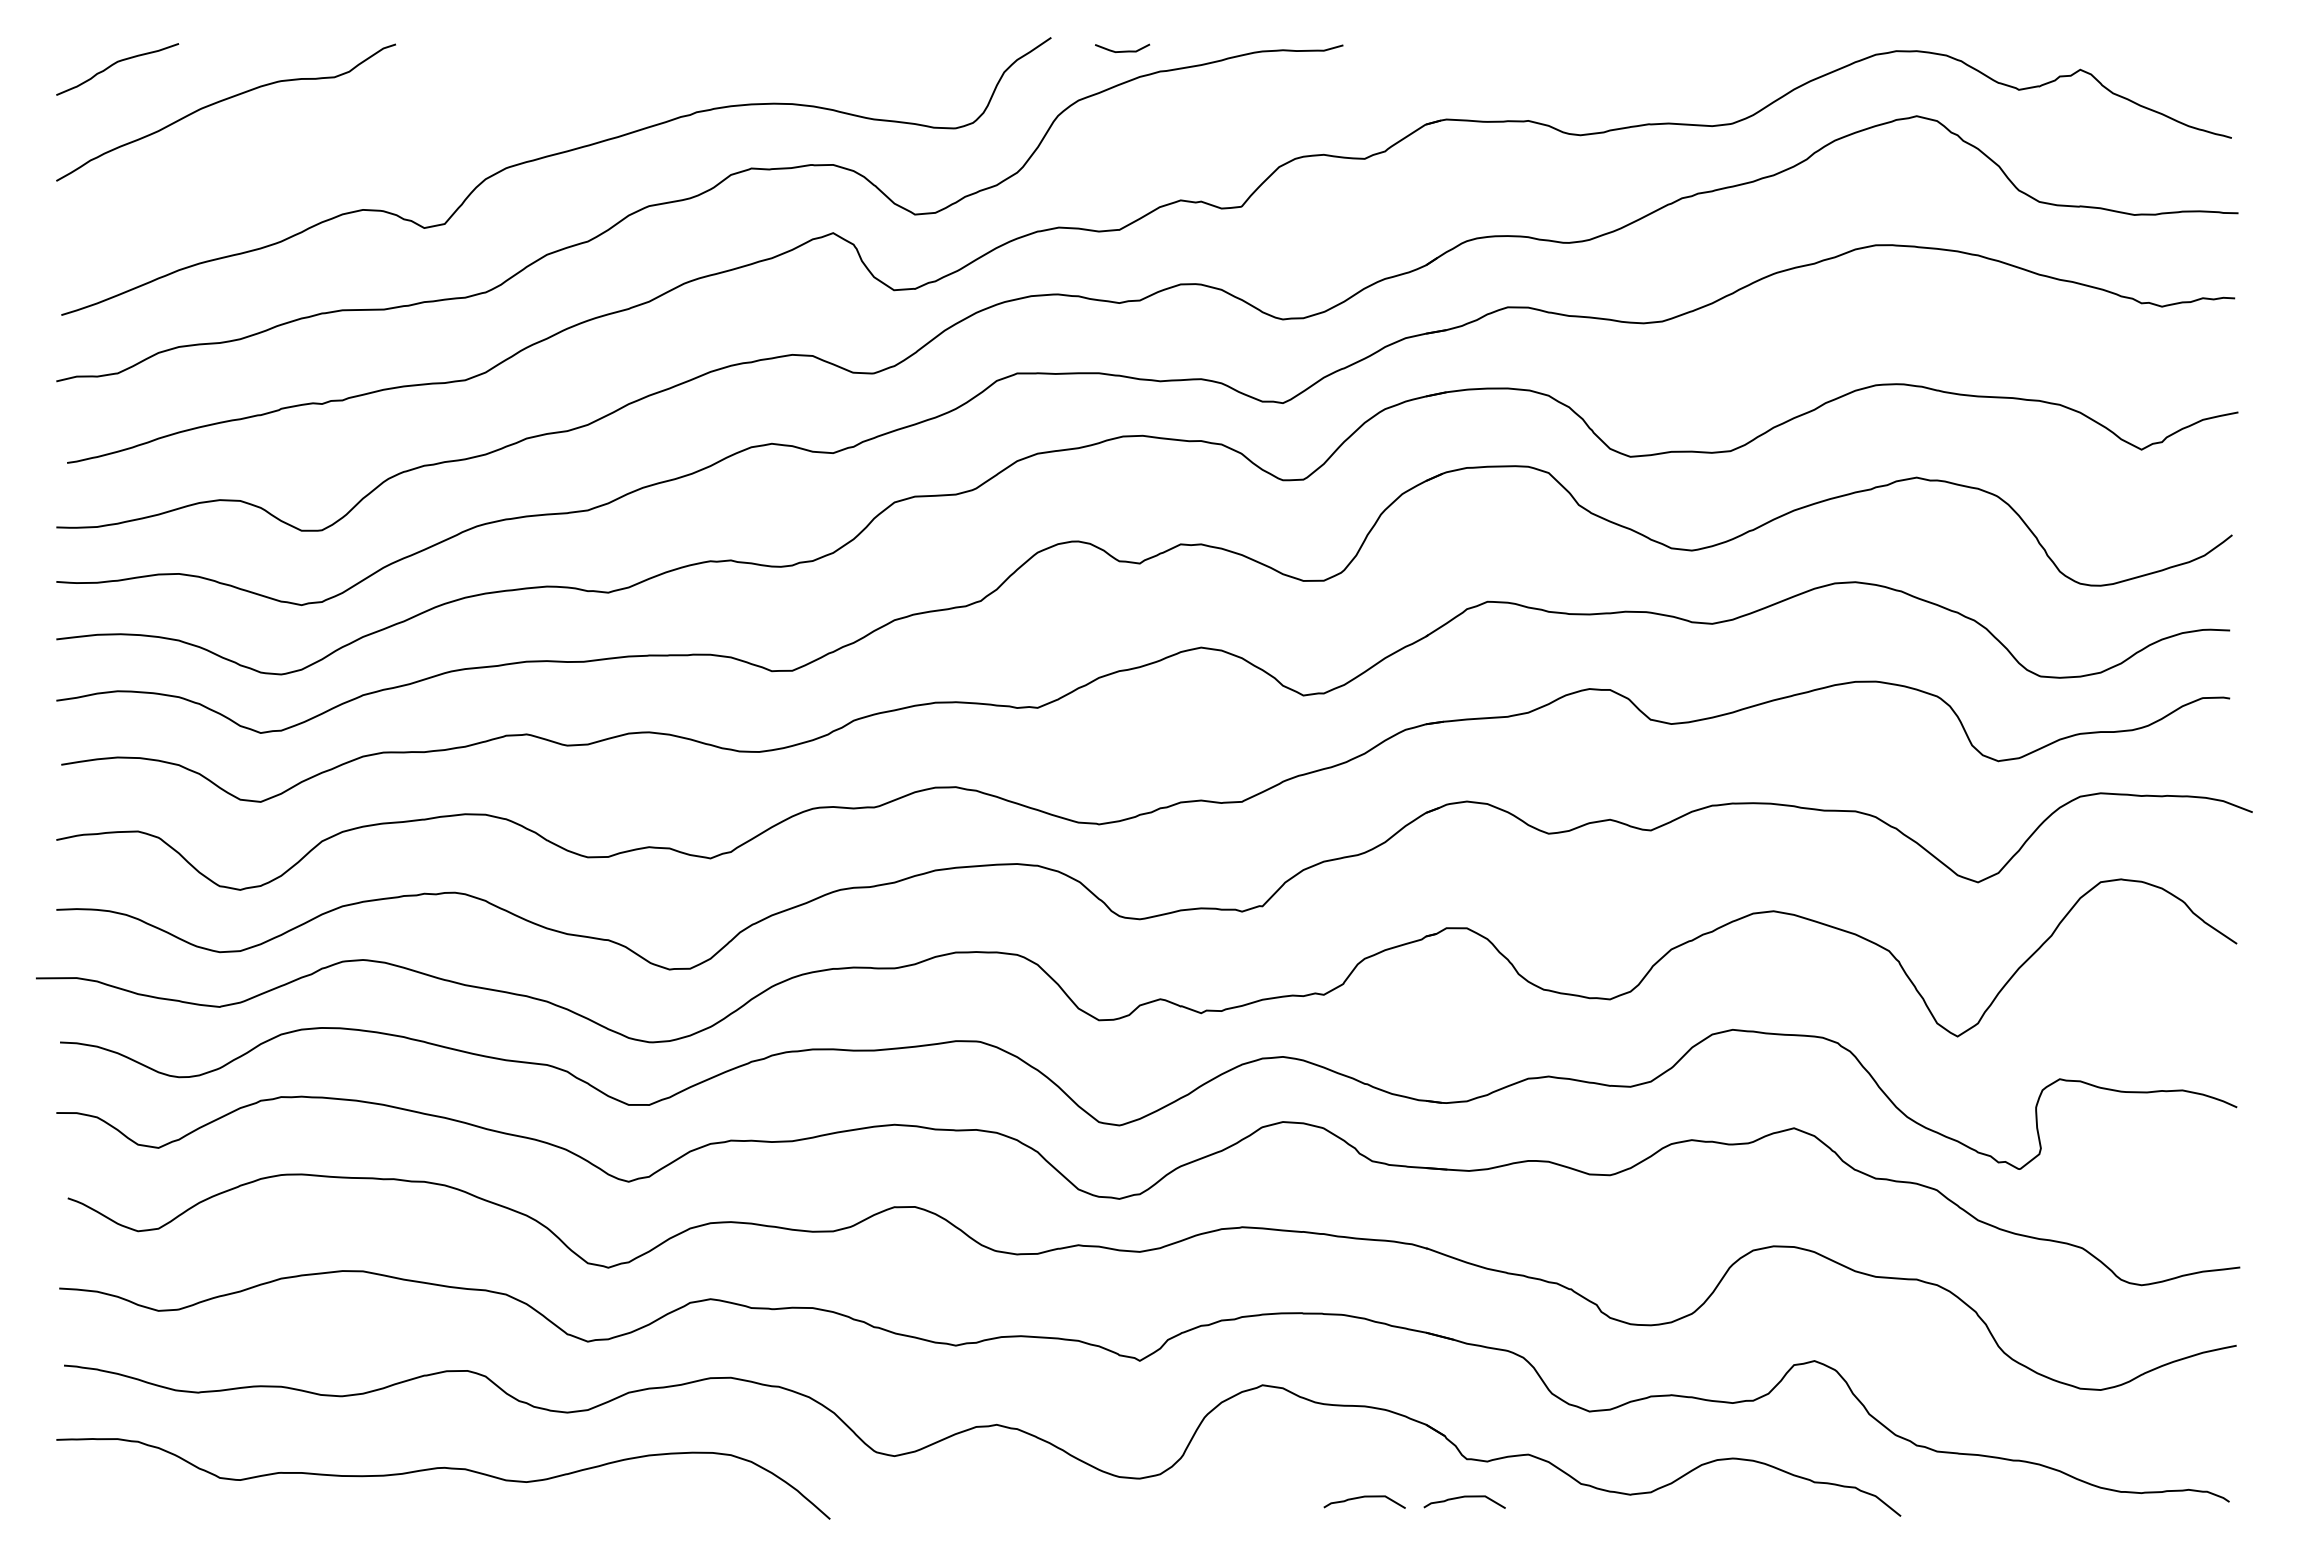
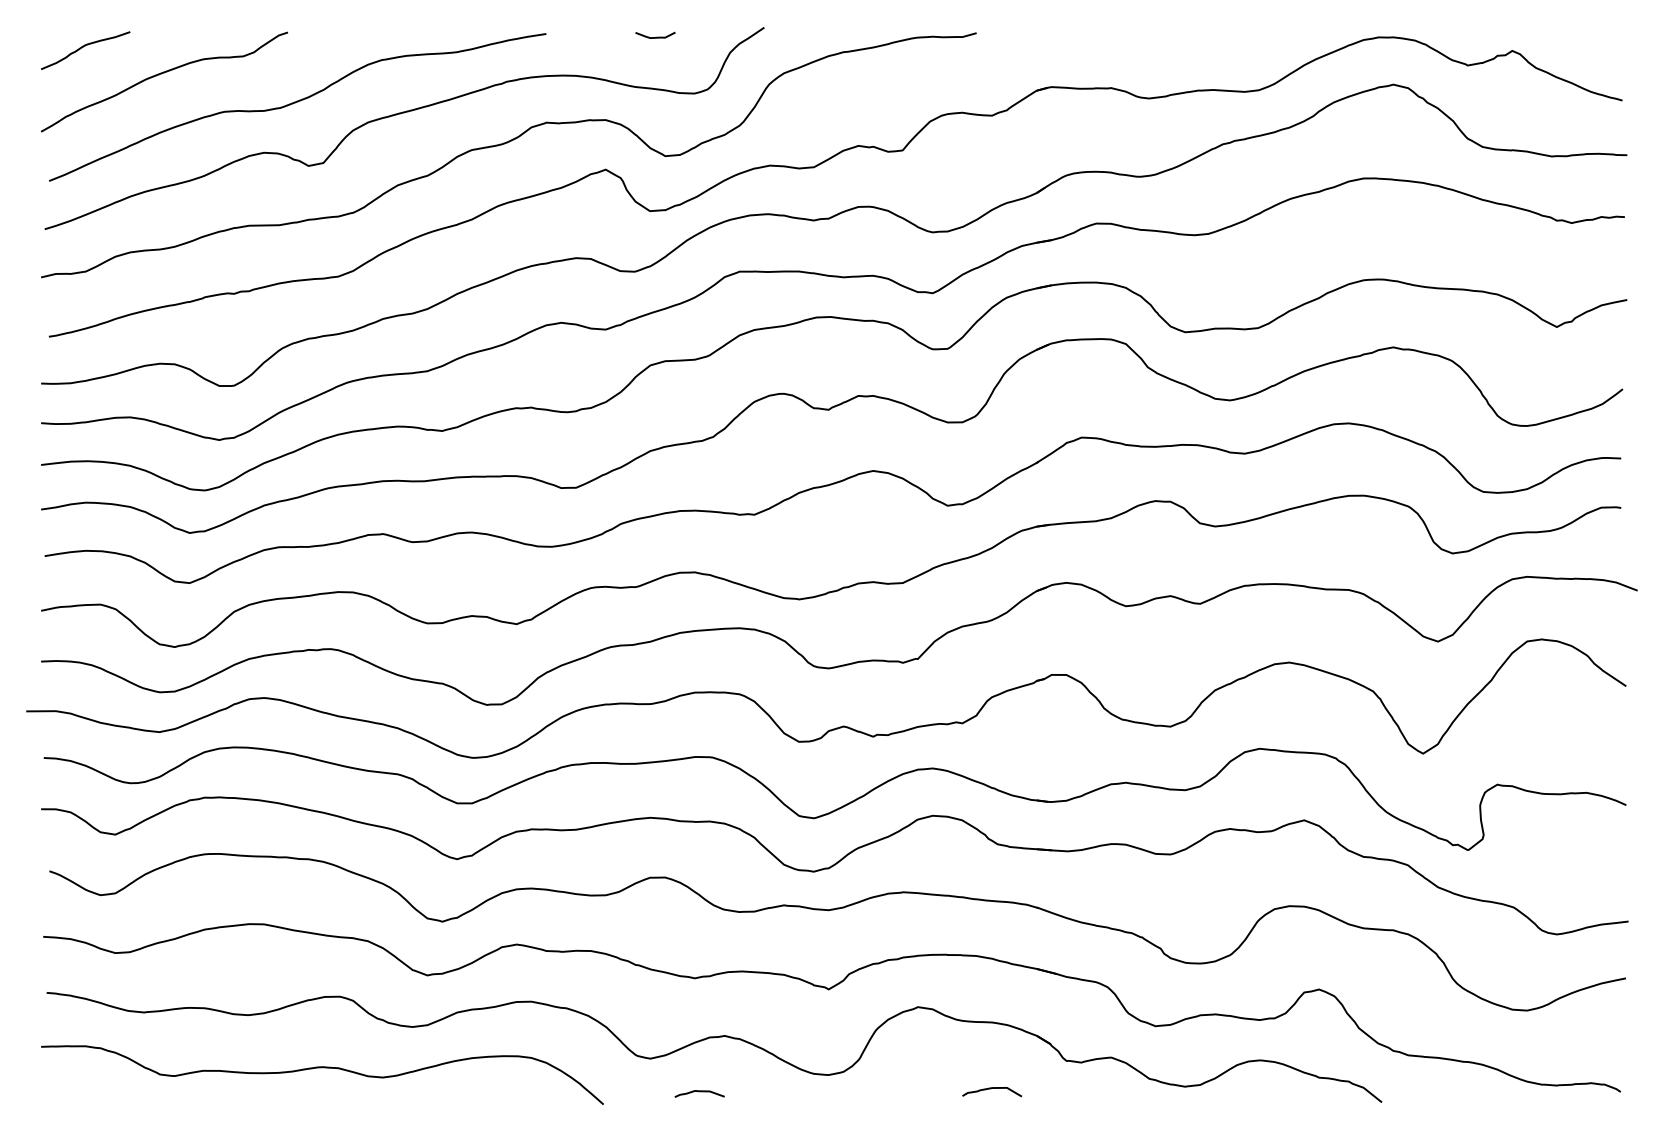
curve: (1122, 50) -> (655, 36), moved
curve: (406, 141) -> (295, 103), added
curve: (1464, 1497) -> (1064, 1088), removed
curve: (962, 1501) -> (699, 1091), added

